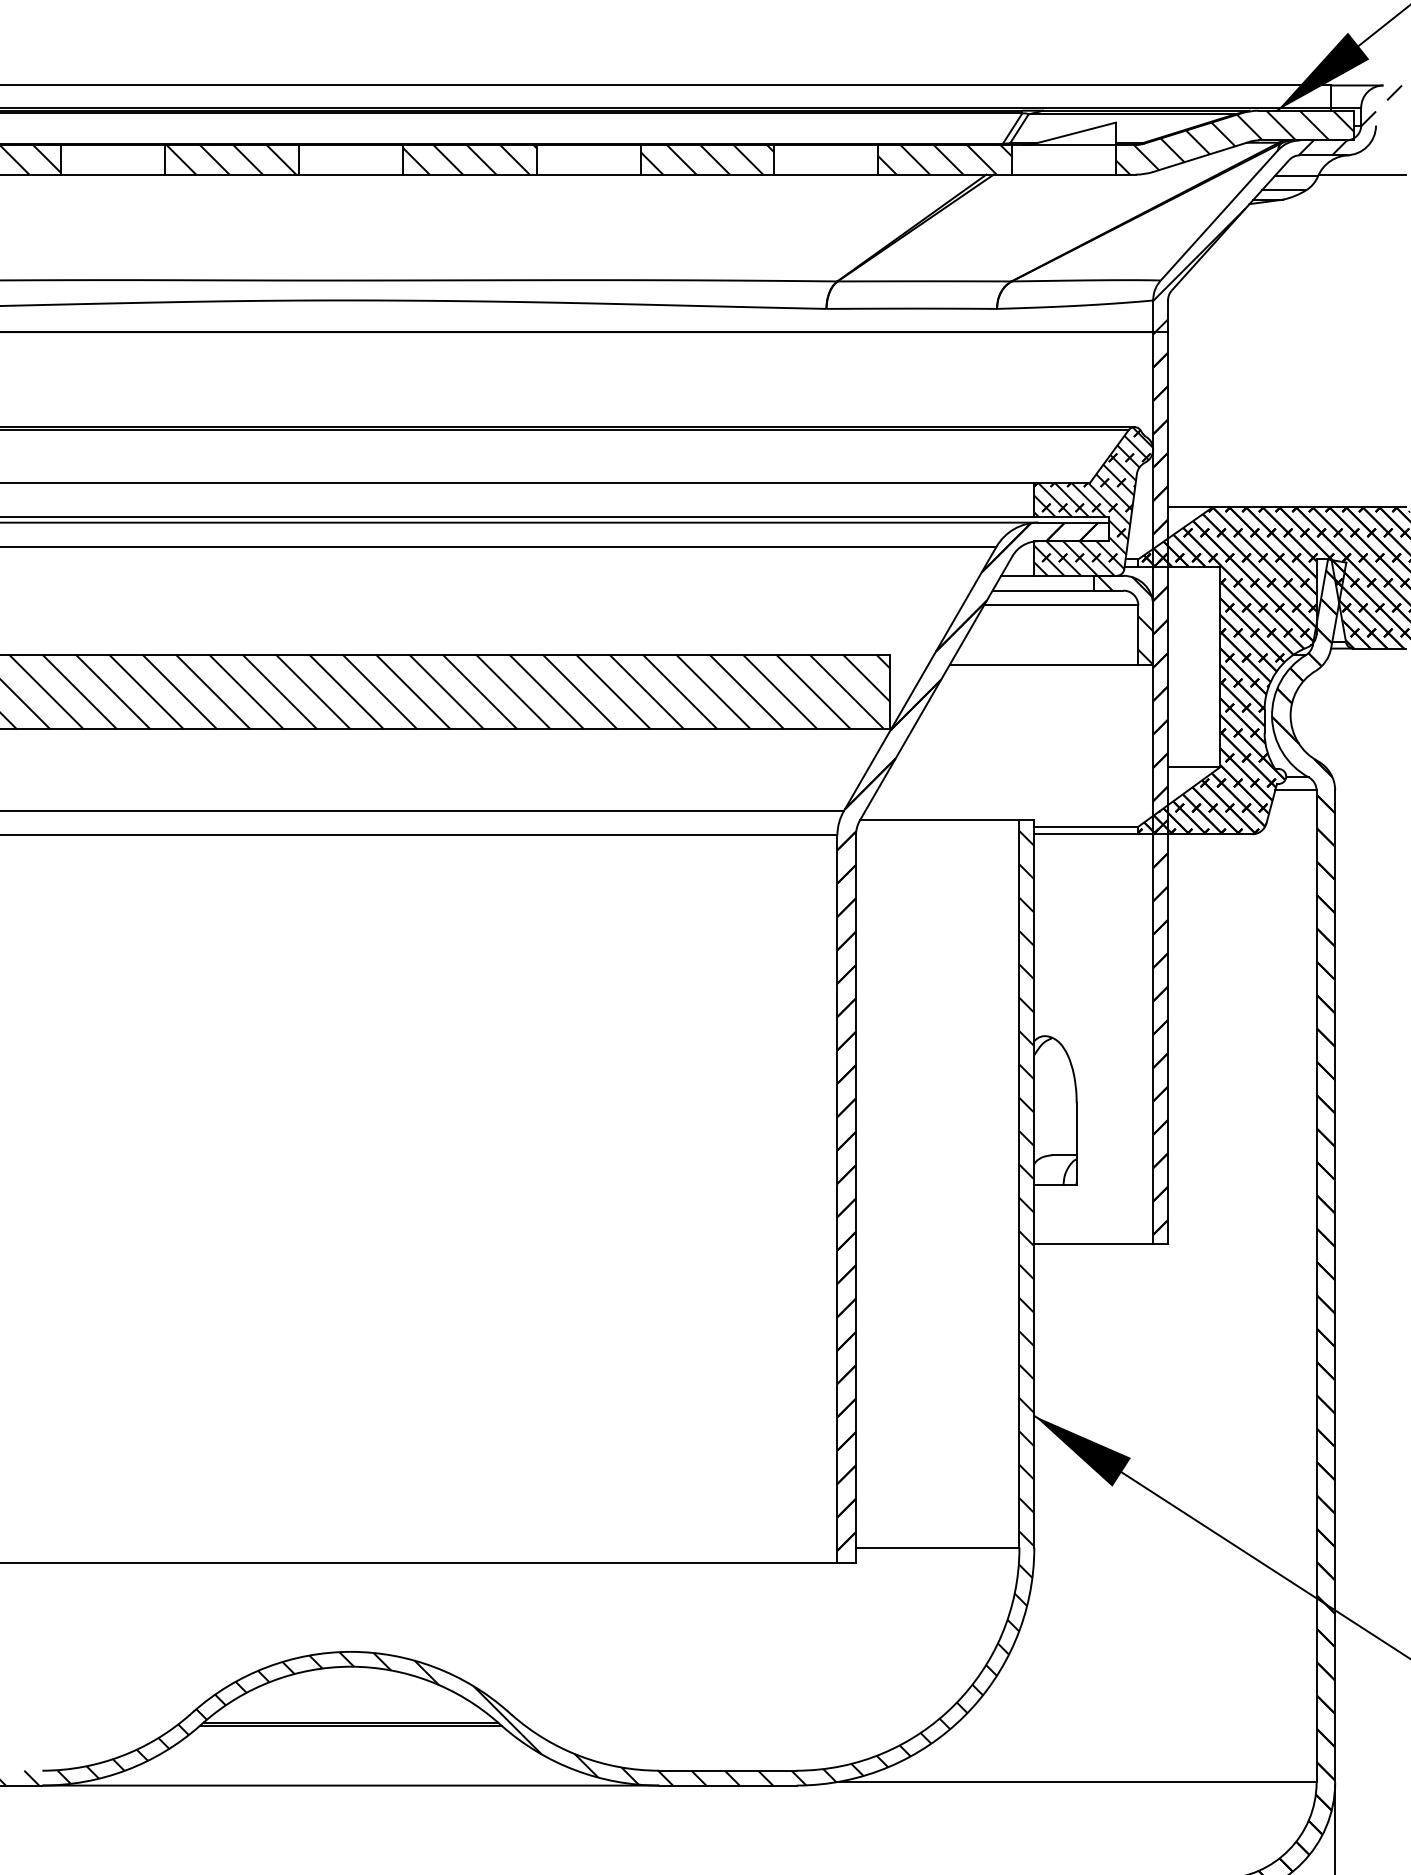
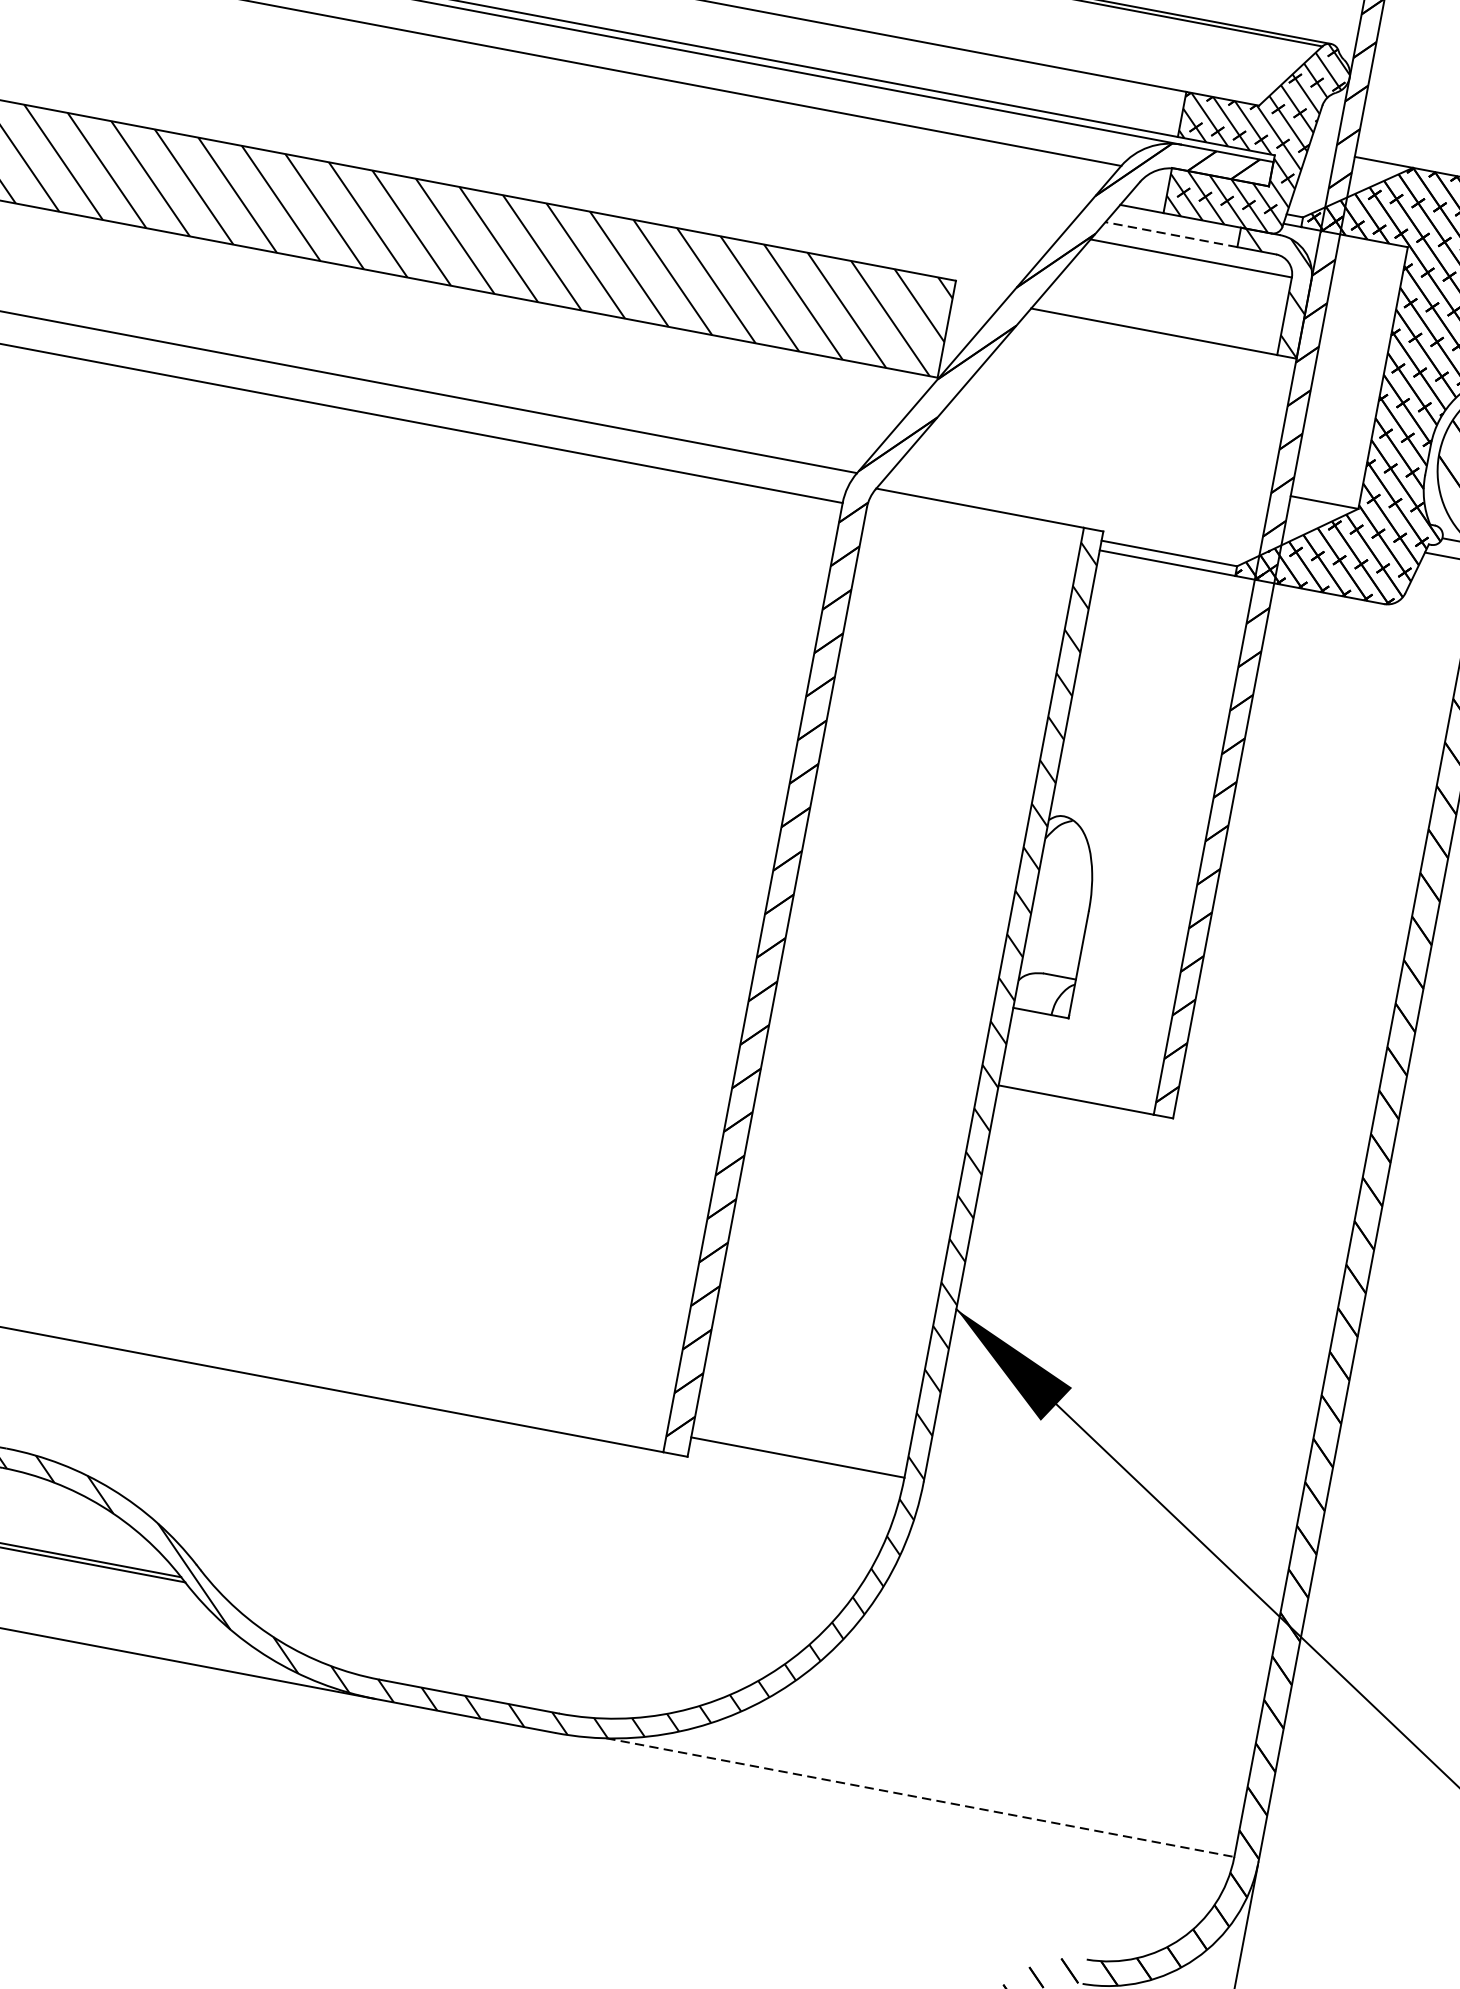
line: (1043, 590) -> (1171, 234), solid -> dashed
line: (1075, 1782) -> (919, 1797), solid -> dashed

